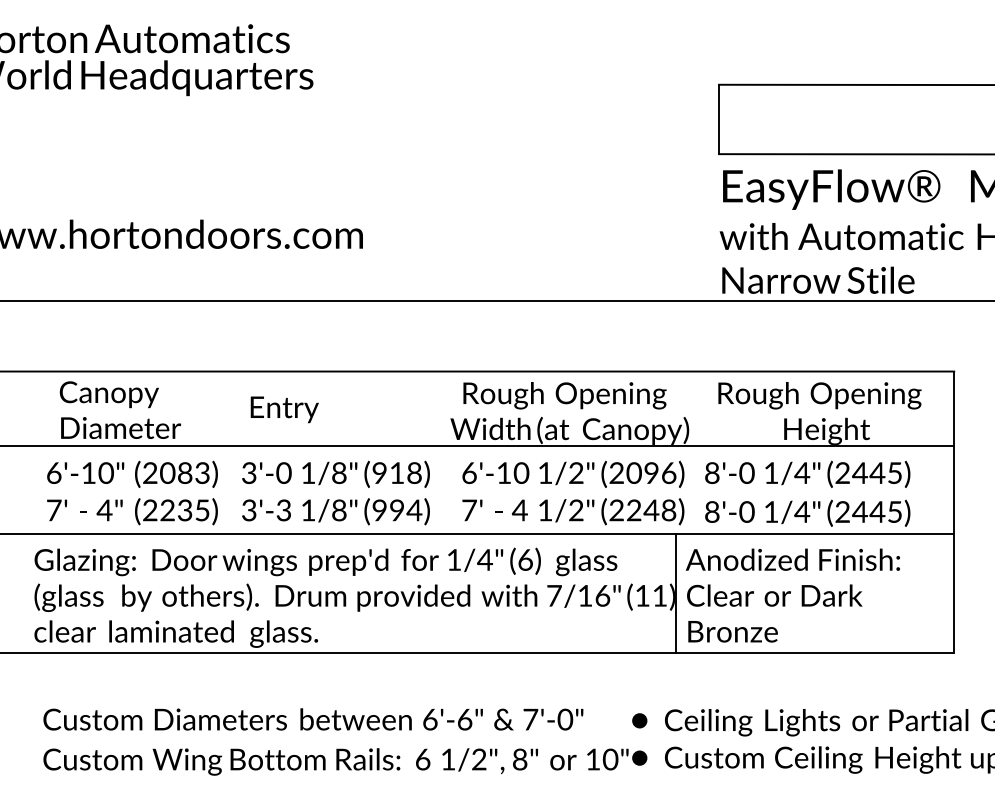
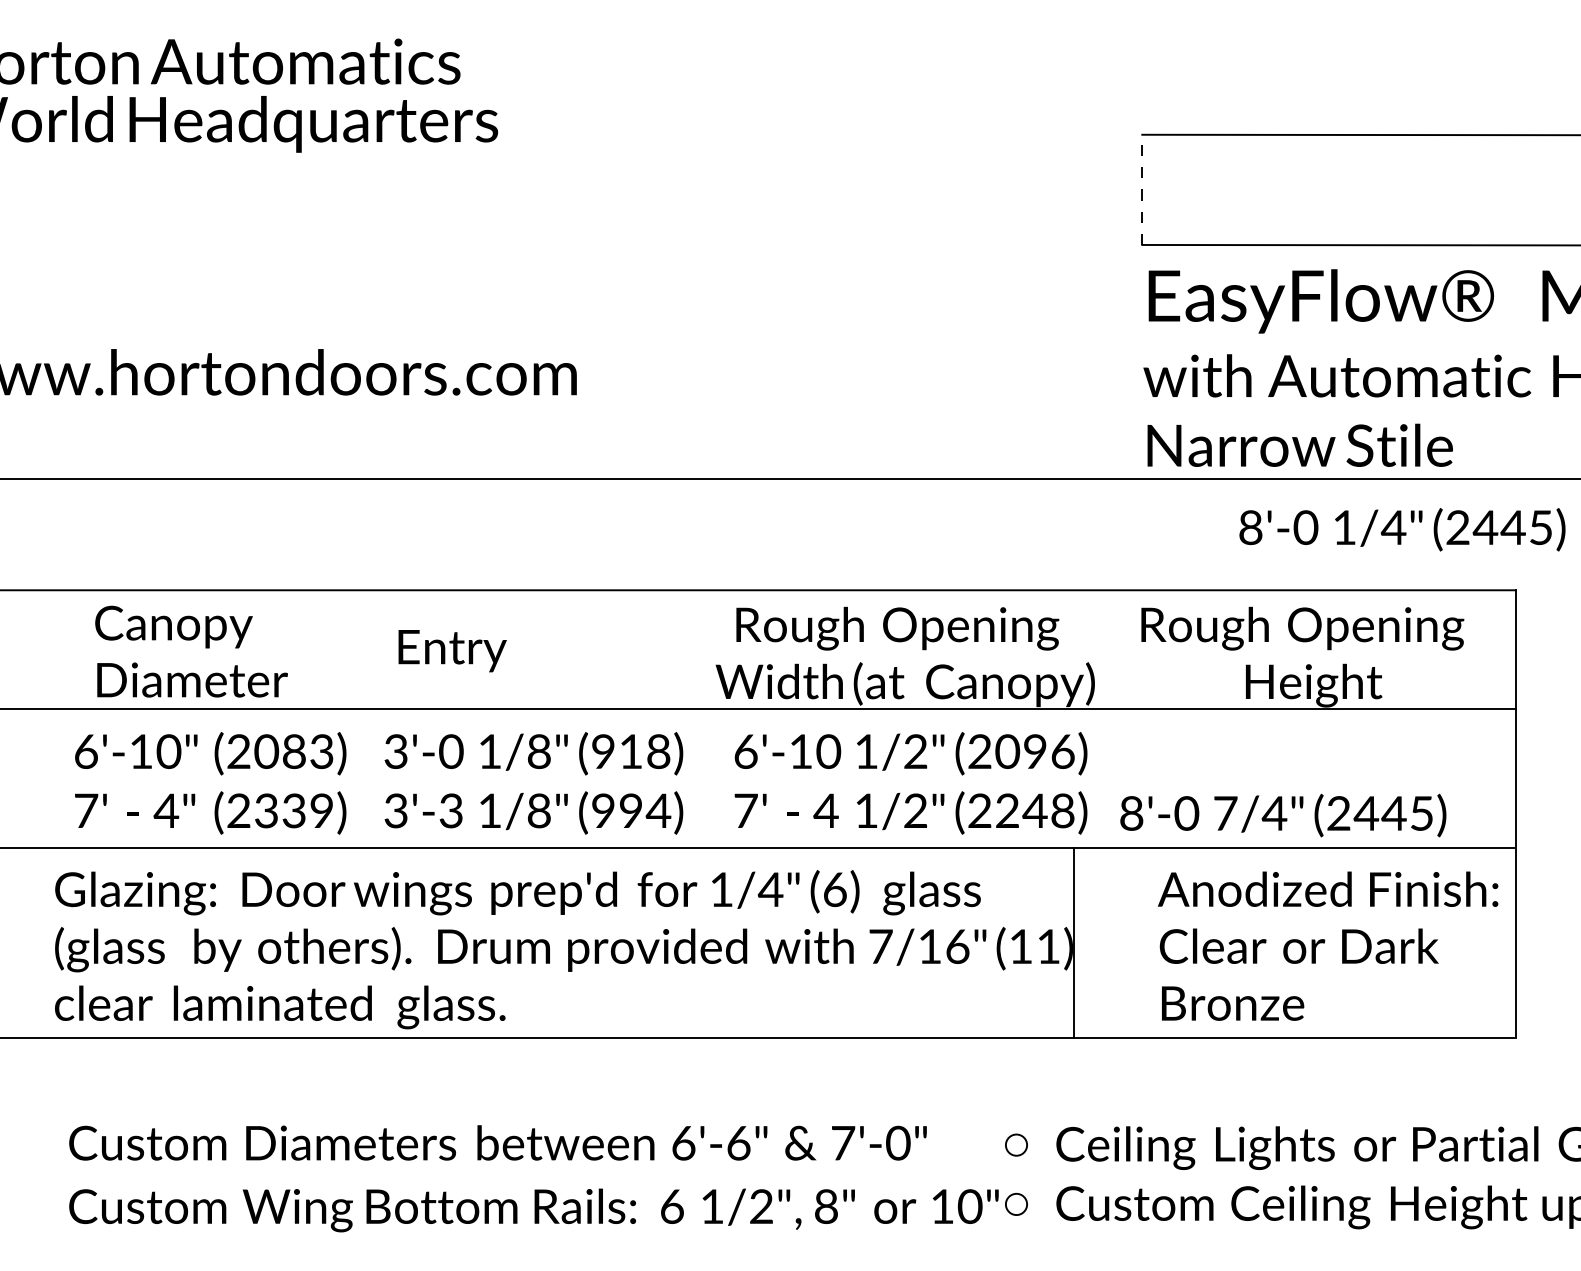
line: (718, 119) -> (1141, 189), solid -> dashed
text: (807, 473) -> (1402, 528), moved
text: (184, 510) -> (293, 811), (2235) -> (2339)
text: (771, 511) -> (1225, 812), 1/4" -> 7/4"
text: (792, 595) -> (1327, 946), moved
fill: (639, 720) -> (1016, 1144), removed
fill: (639, 757) -> (1016, 1203), removed

